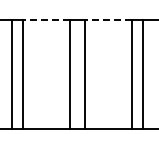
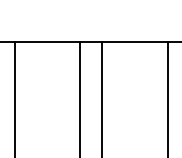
line: (46, 20) -> (47, 42), dashed -> solid
line: (108, 20) -> (134, 42), dashed -> solid

